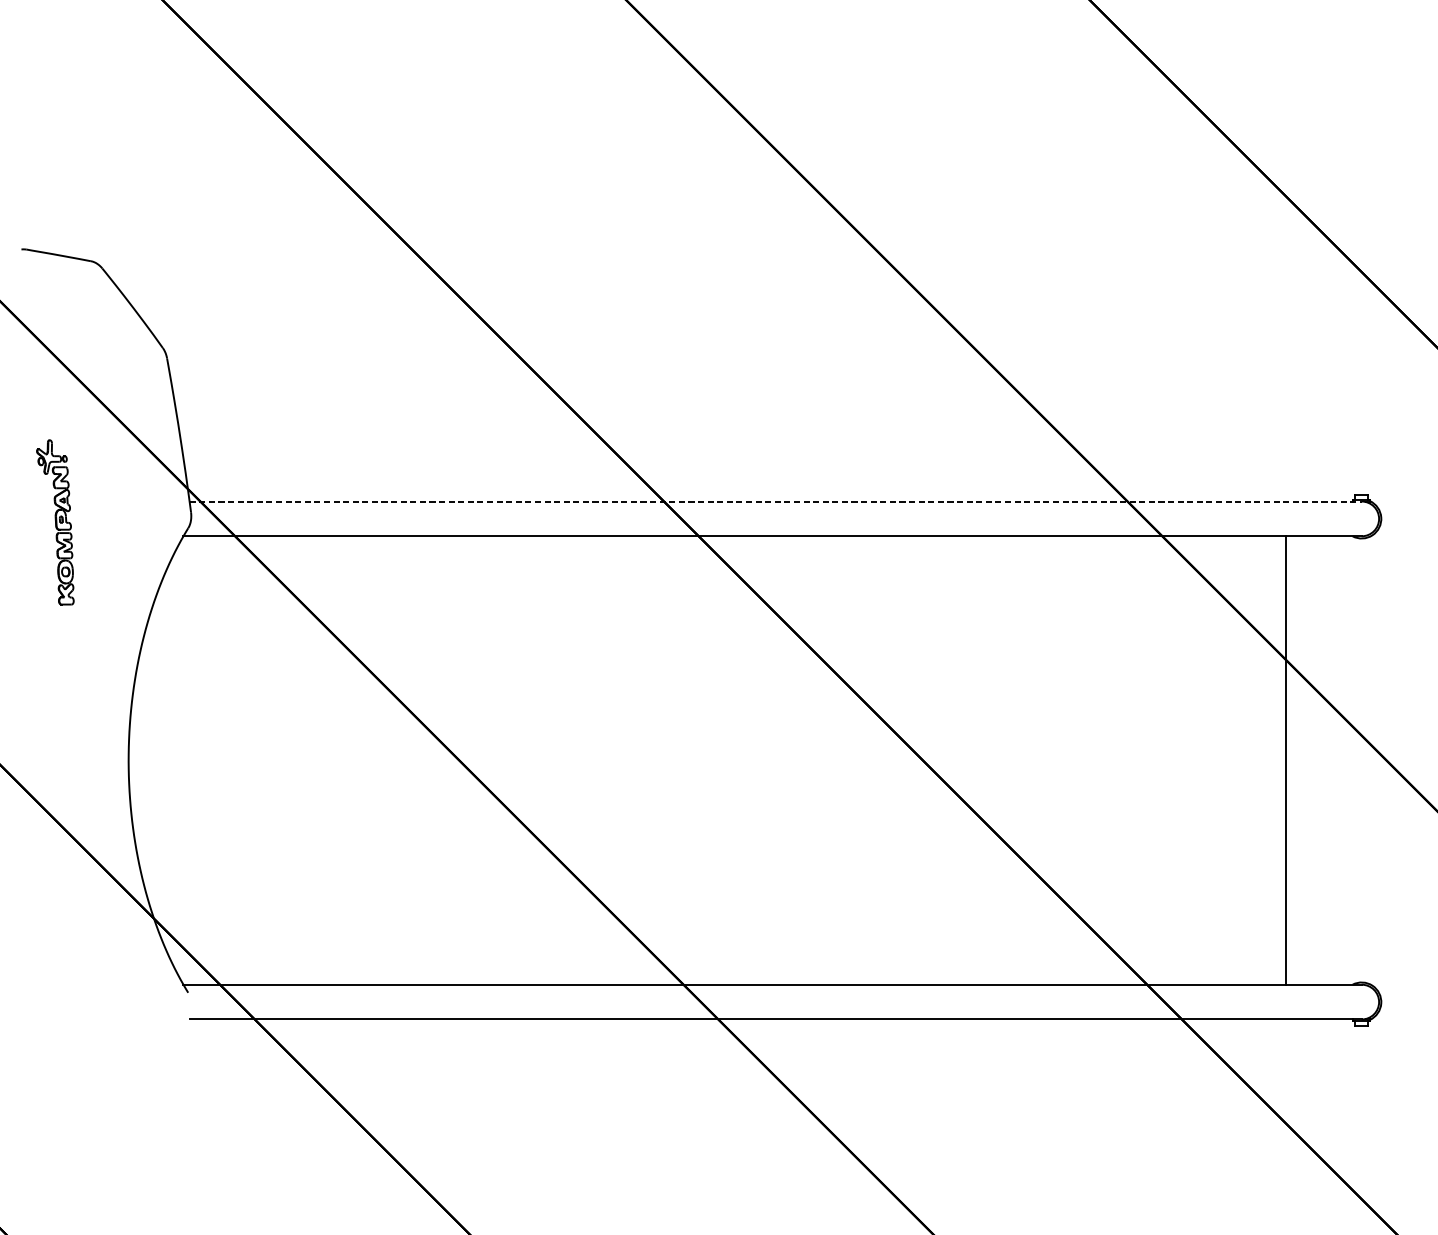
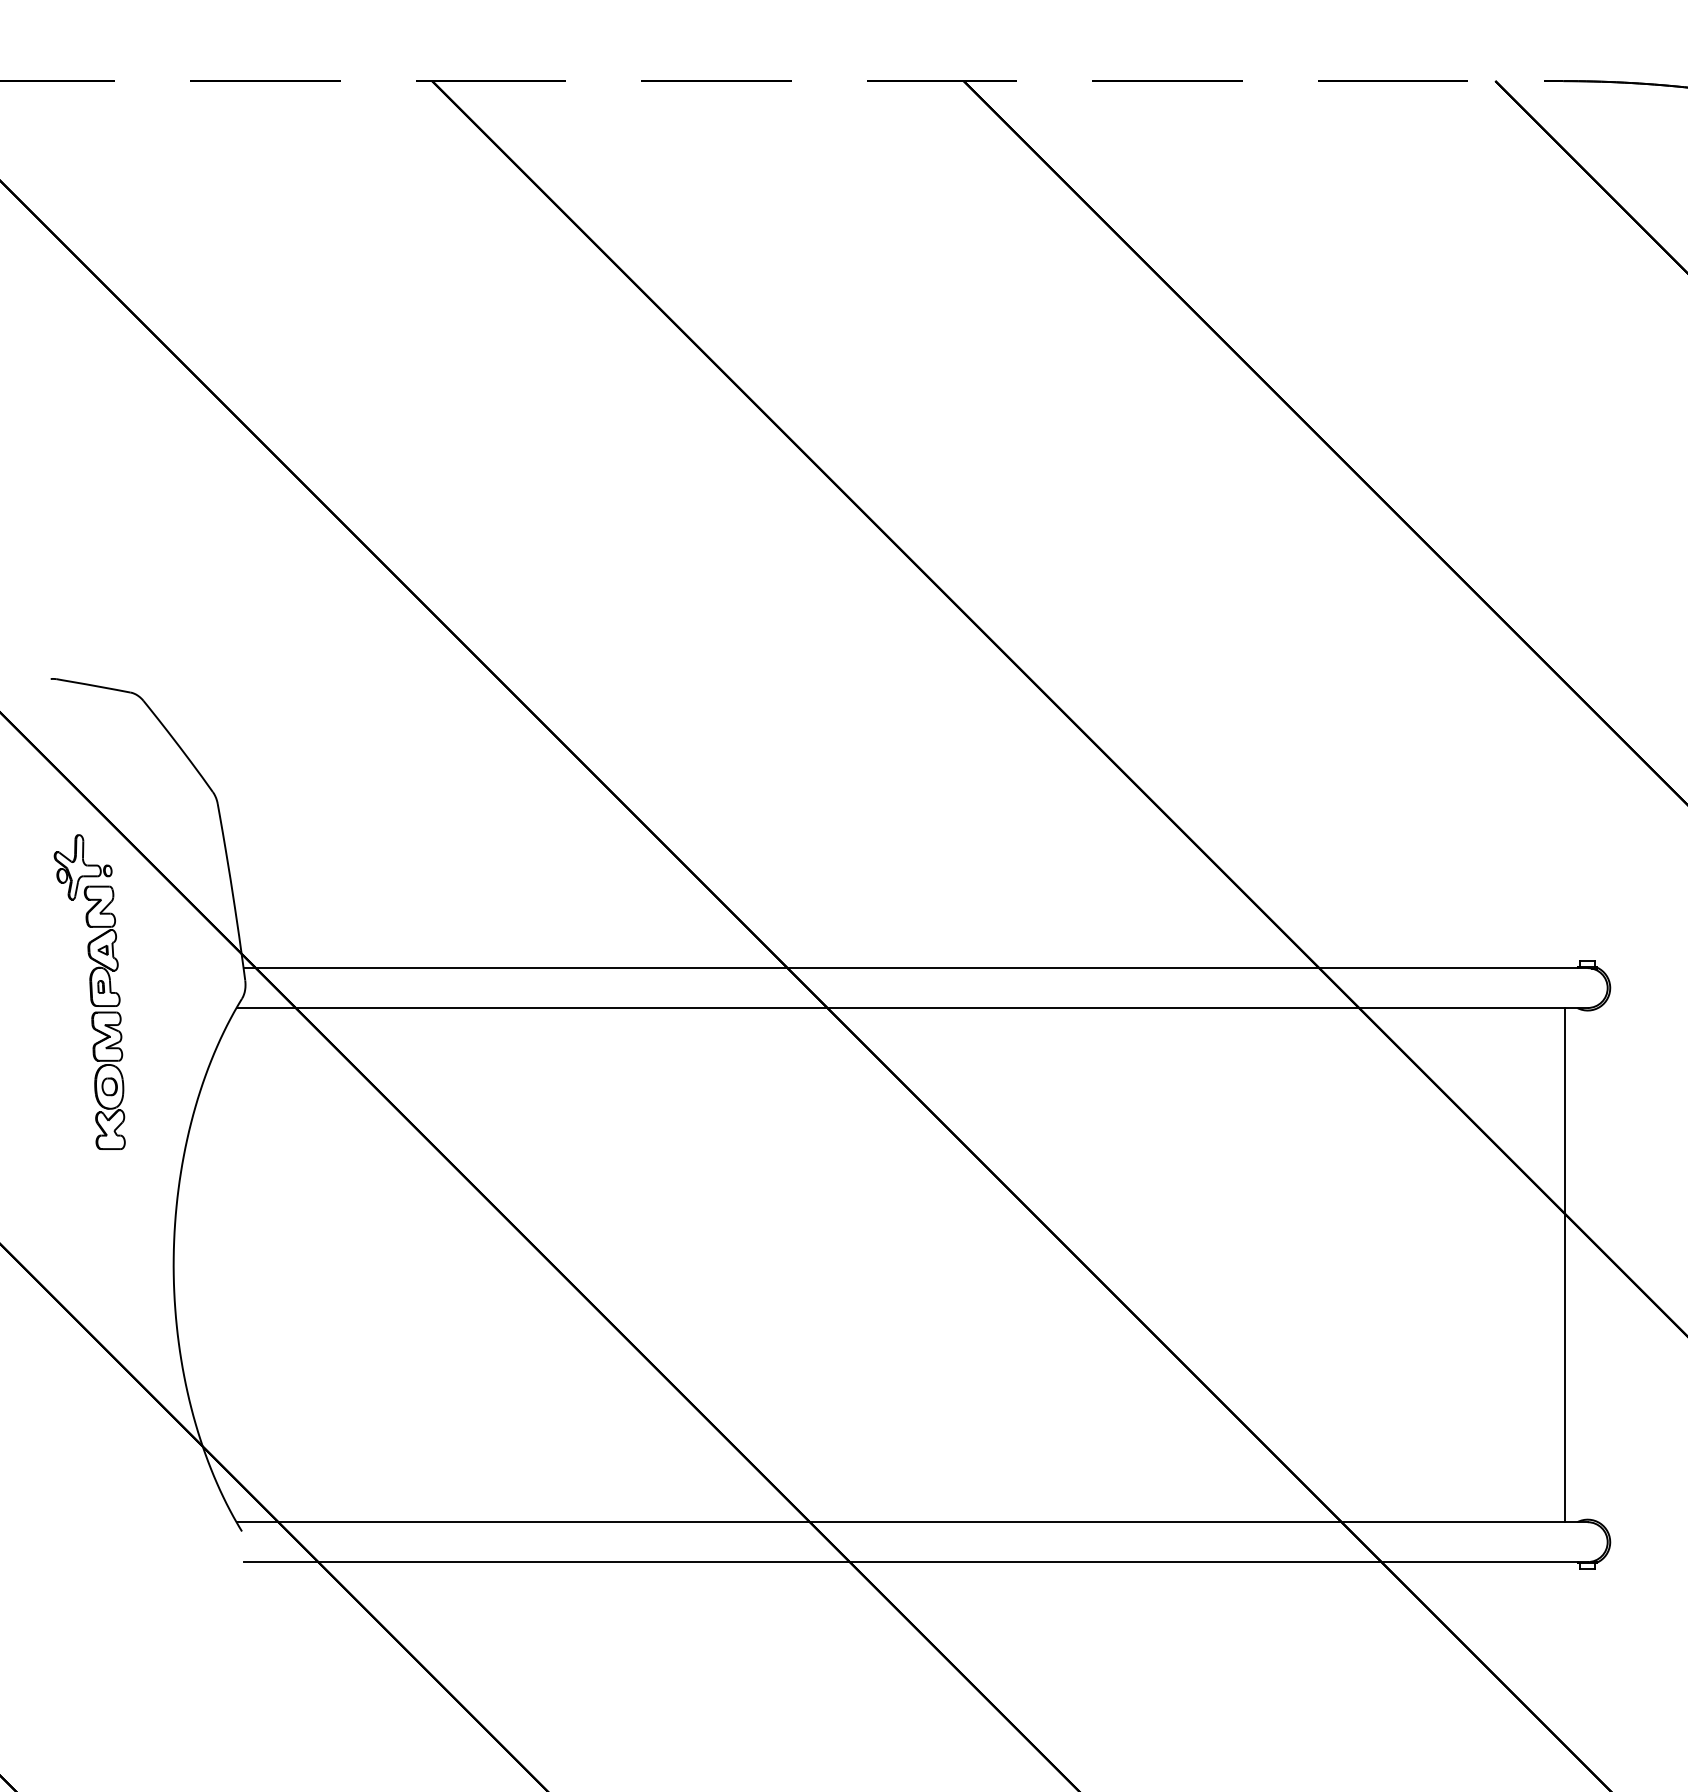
line: (776, 501) -> (916, 968), dashed -> solid
part: (55, 521) -> (89, 991), size x1.67
line: (1285, 760) -> (1565, 1265), moved

